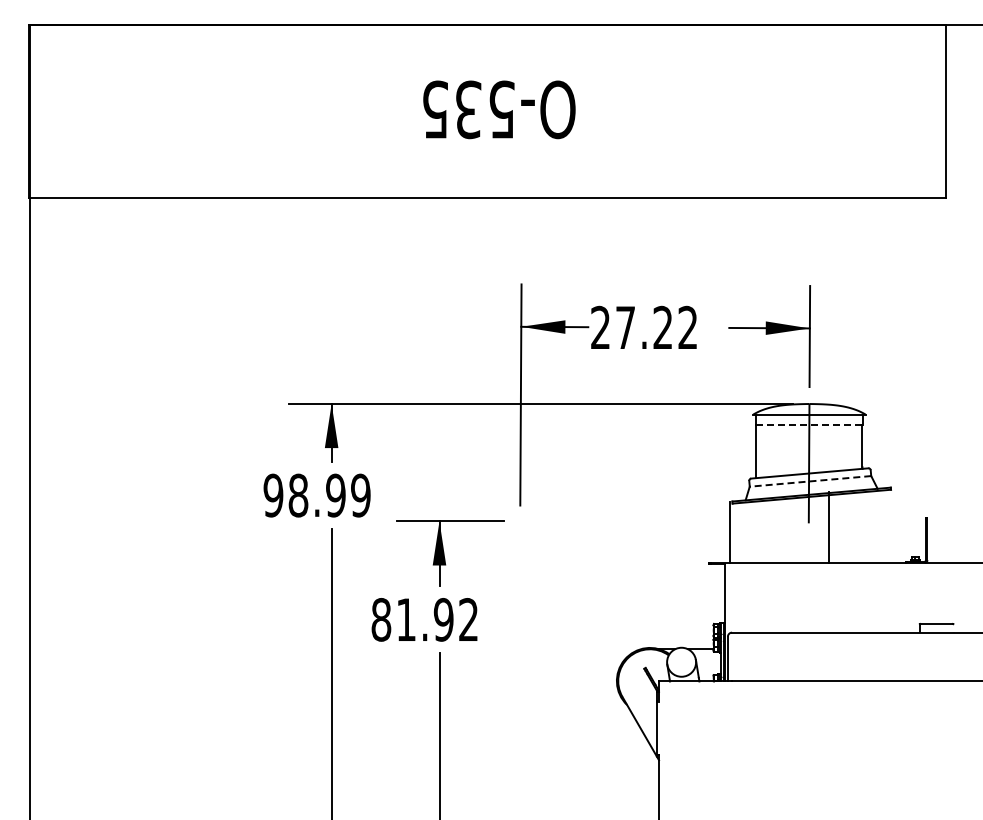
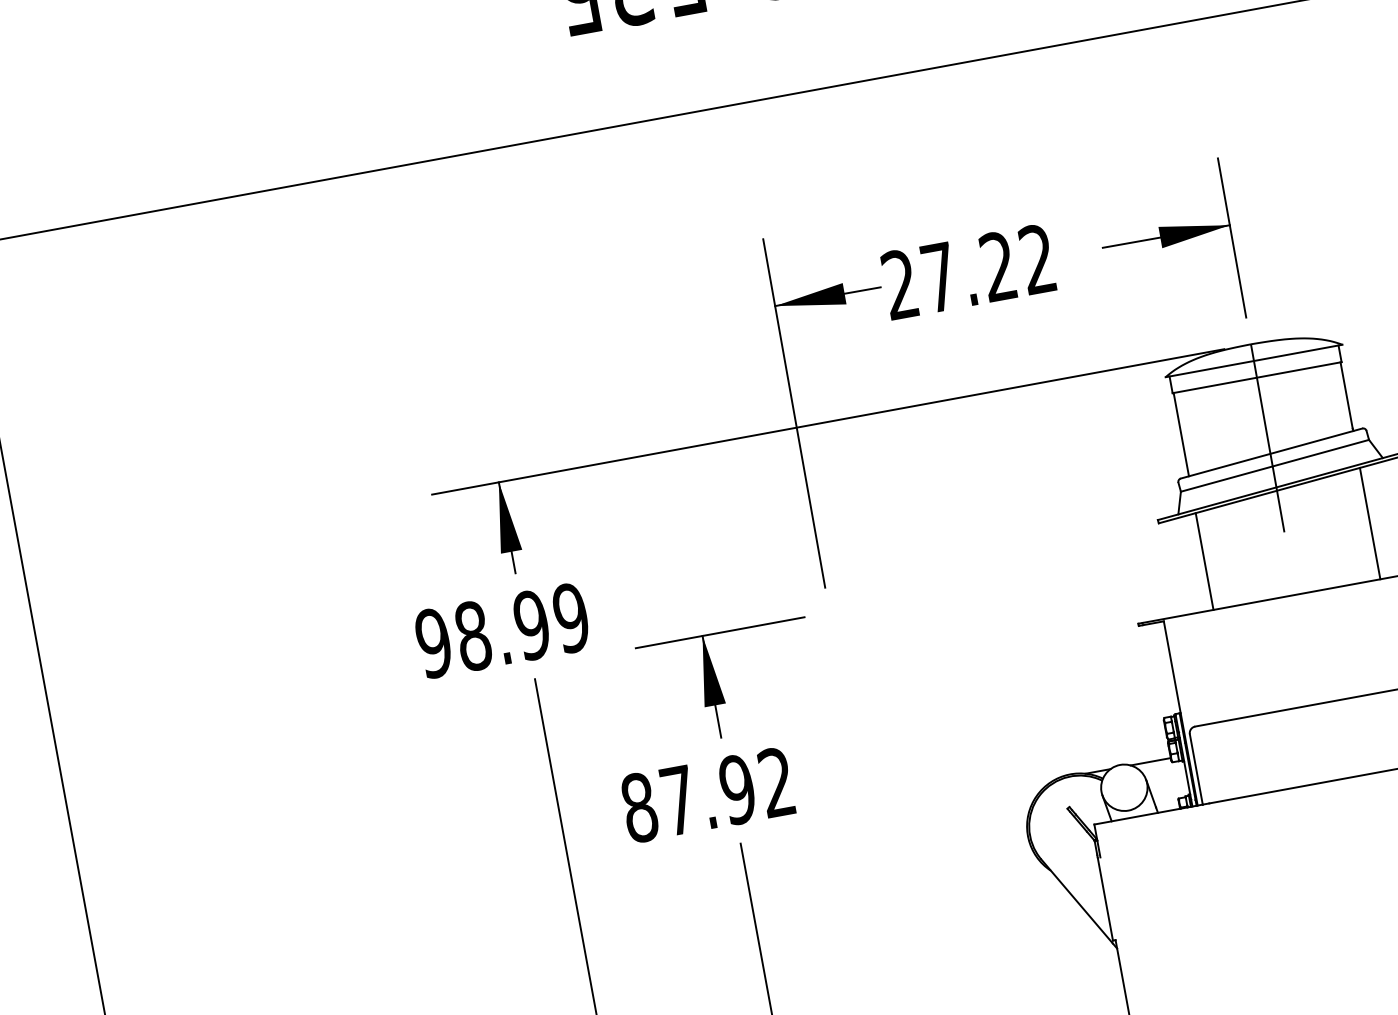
line: (809, 425) -> (1257, 378), dashed -> solid
line: (810, 481) -> (1275, 466), dashed -> solid
line: (829, 527) -> (1370, 523), moved
line: (730, 532) -> (1204, 561), moved
text: (406, 619) -> (678, 799), 81.92 -> 87.92

